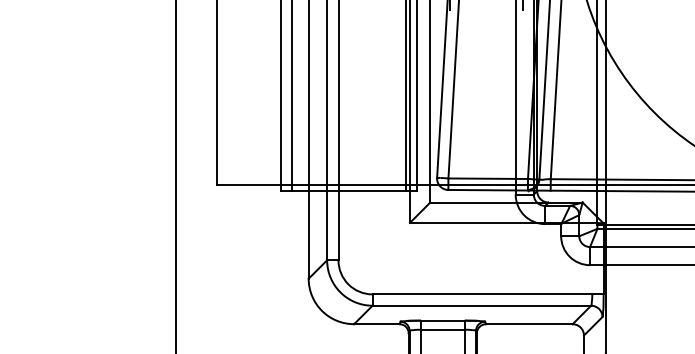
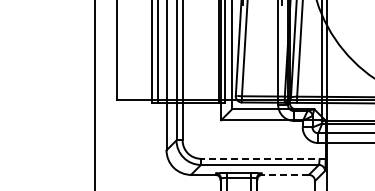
line: (486, 293) -> (262, 158), solid -> dashed
line: (529, 323) -> (285, 174), solid -> dashed

